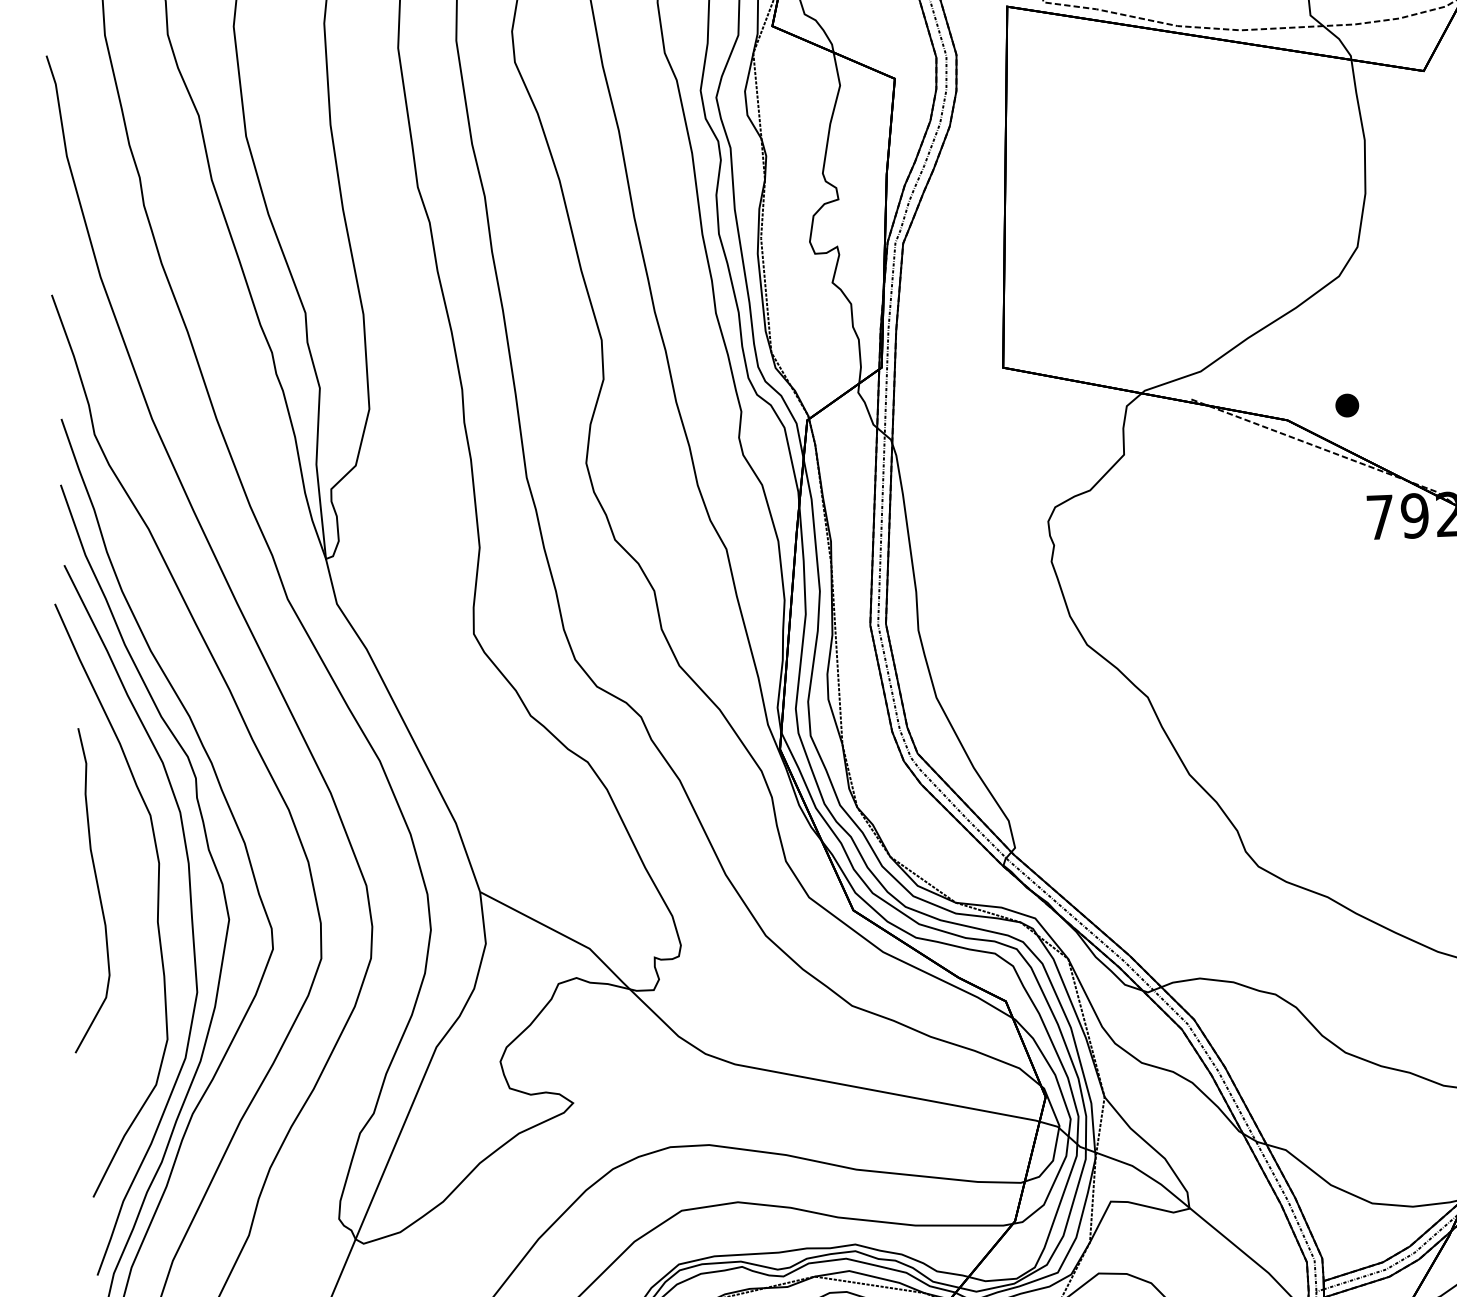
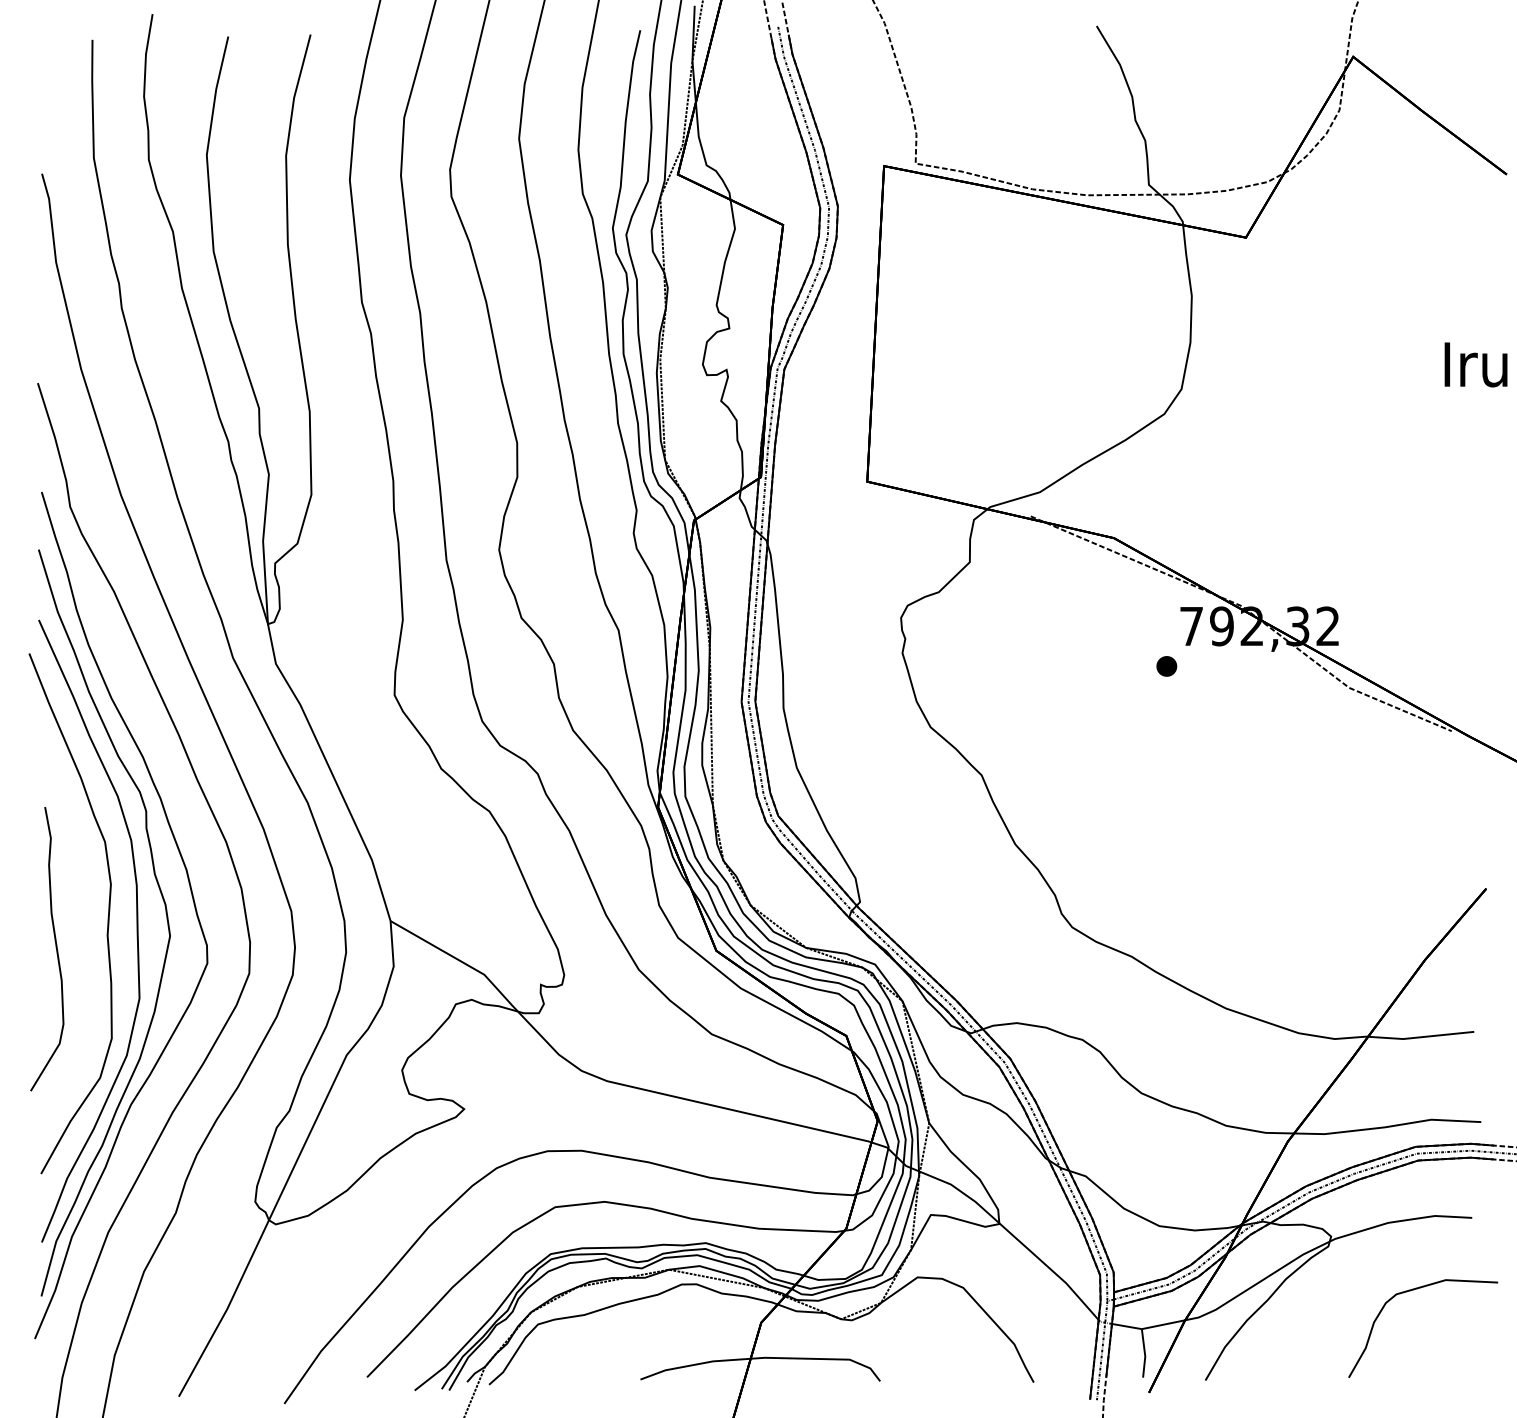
part: (1346, 405) -> (1166, 666), moved
curve: (96, 887) -> (55, 947), moved

